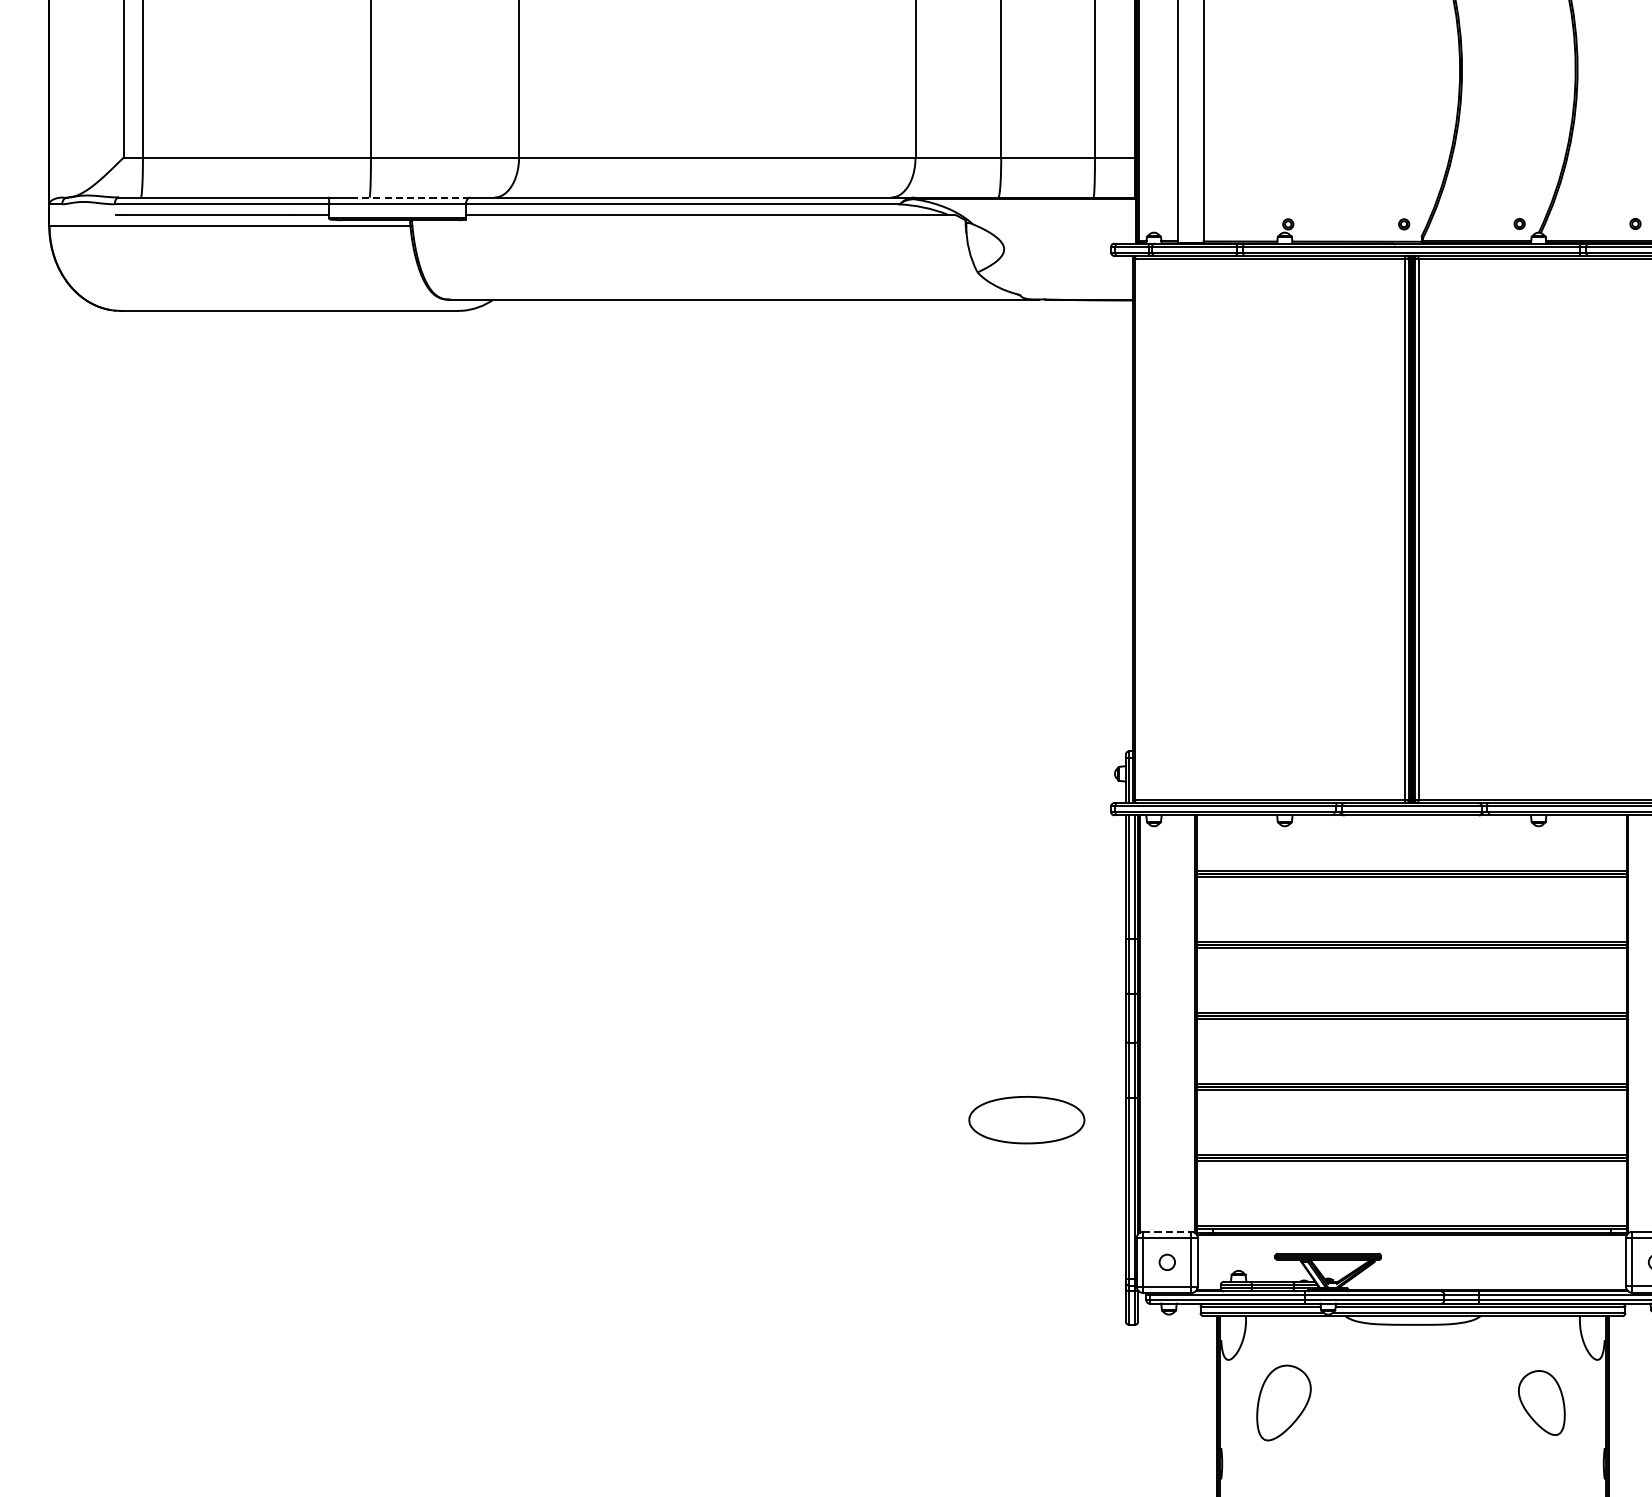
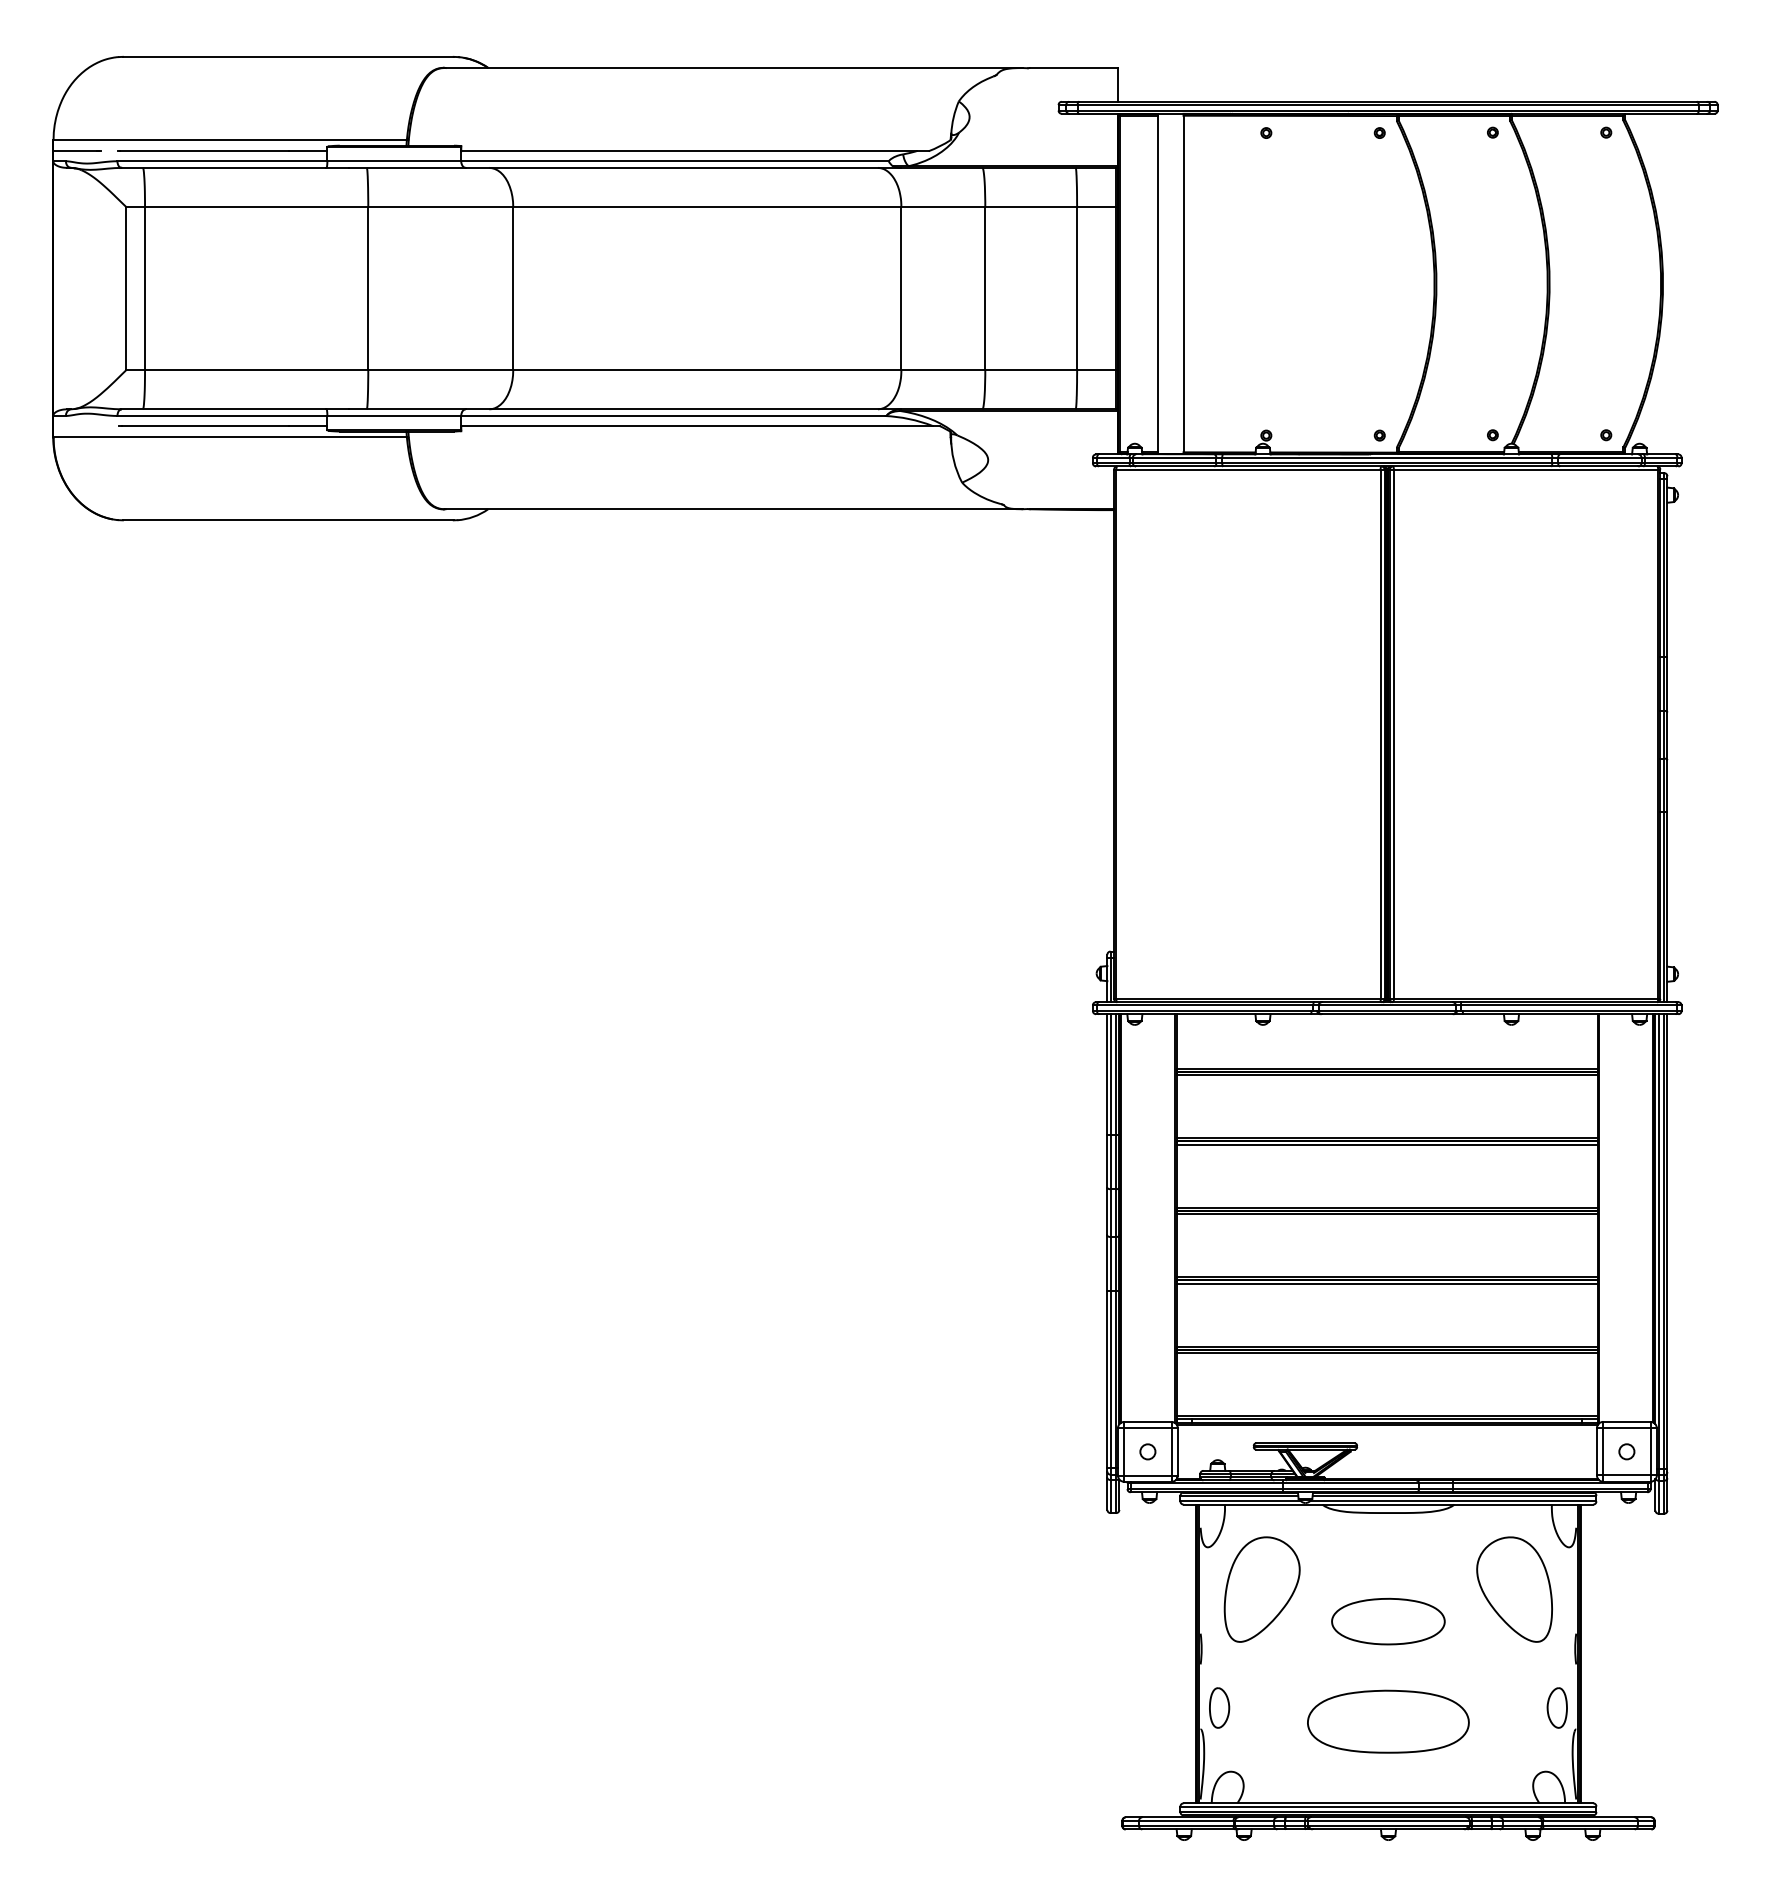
line: (411, 197) -> (407, 409), dashed -> solid
part: (1026, 1120) -> (1388, 1621), moved
line: (1166, 1231) -> (1147, 1421), dashed -> solid
part: (1283, 1402) -> (1261, 1589), size x1.43
part: (1541, 1402) -> (1514, 1589), size x1.67

